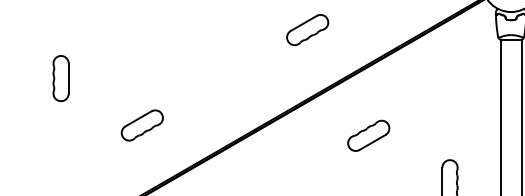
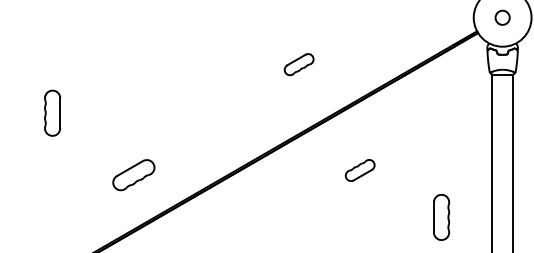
part: (306, 29) -> (298, 64), size x0.7
part: (141, 125) -> (133, 175), moved
part: (367, 135) -> (359, 170), size x0.7

